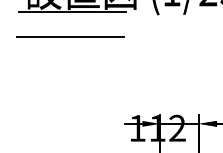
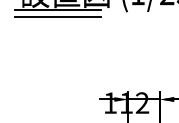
line: (70, 36) -> (58, 16), moved

